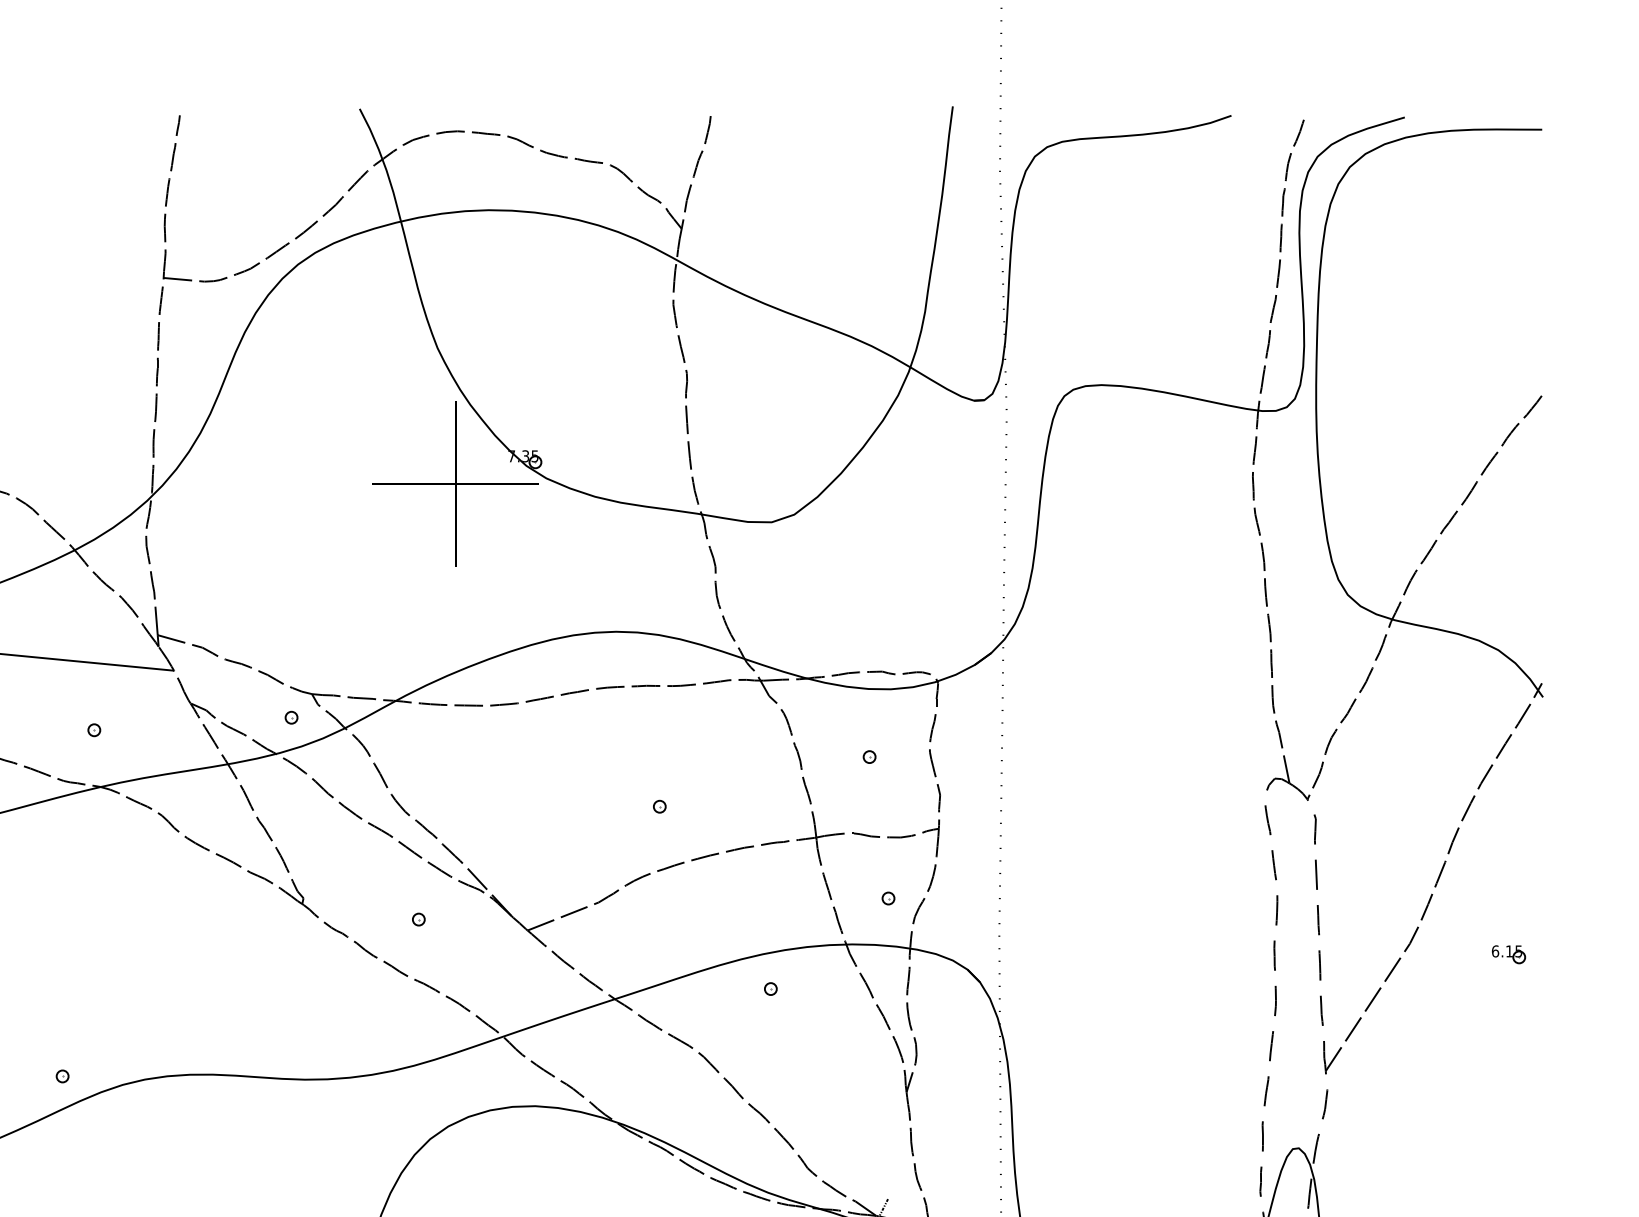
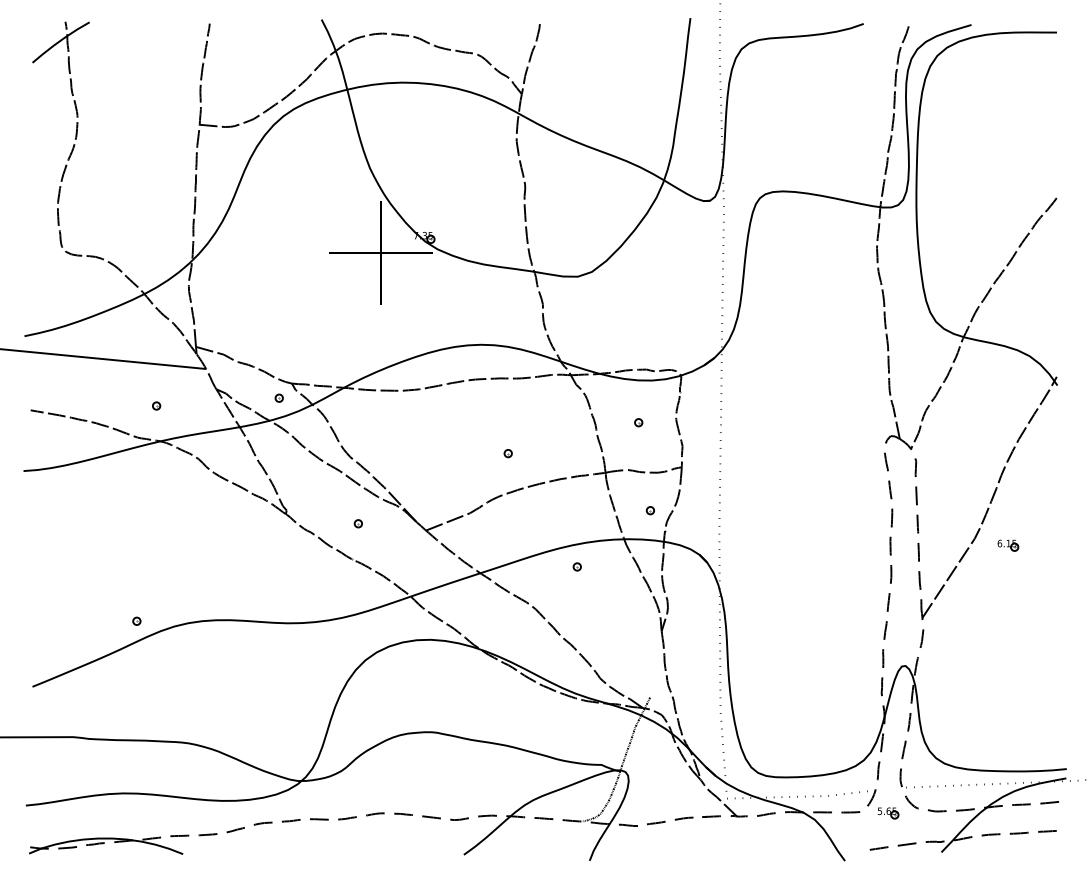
part: (1509, 954) -> (1008, 545), moved

